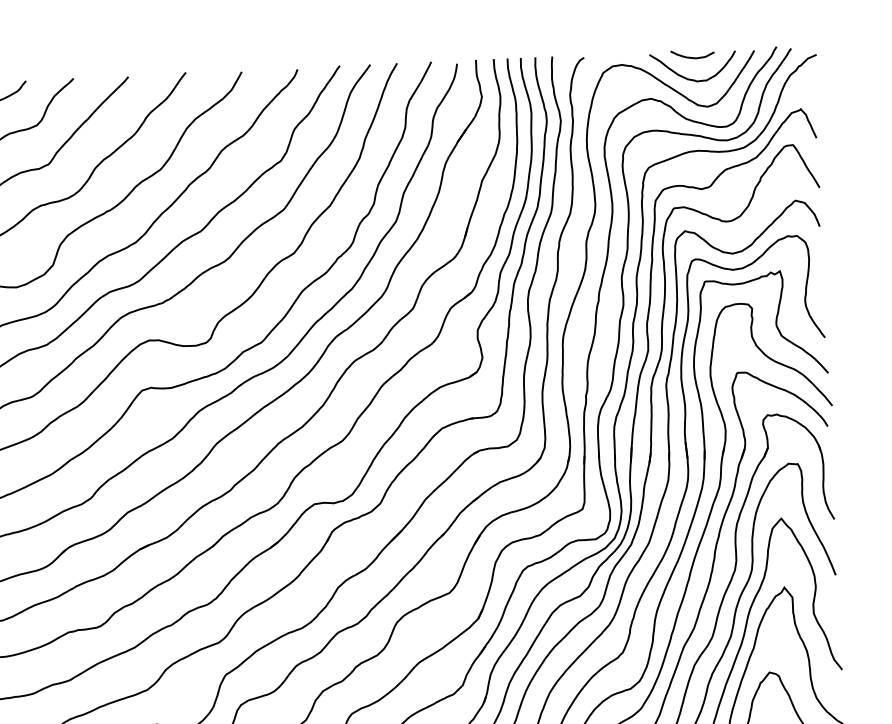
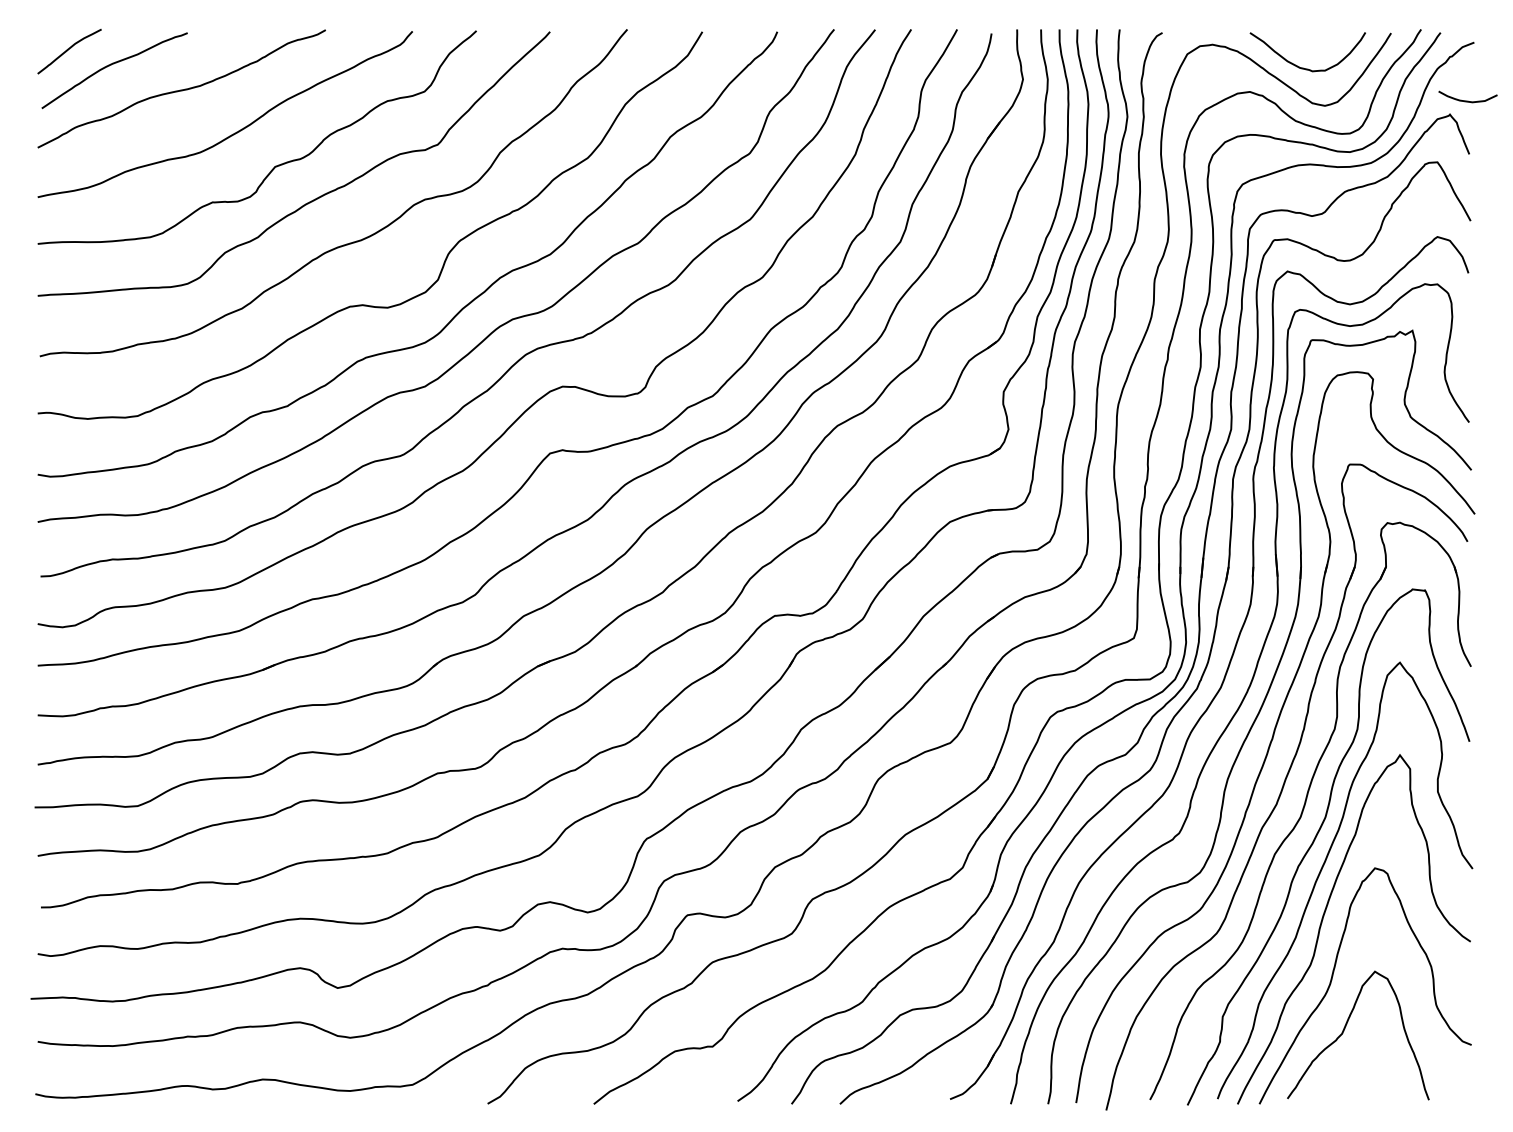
curve: (692, 57) -> (1467, 100), moved

